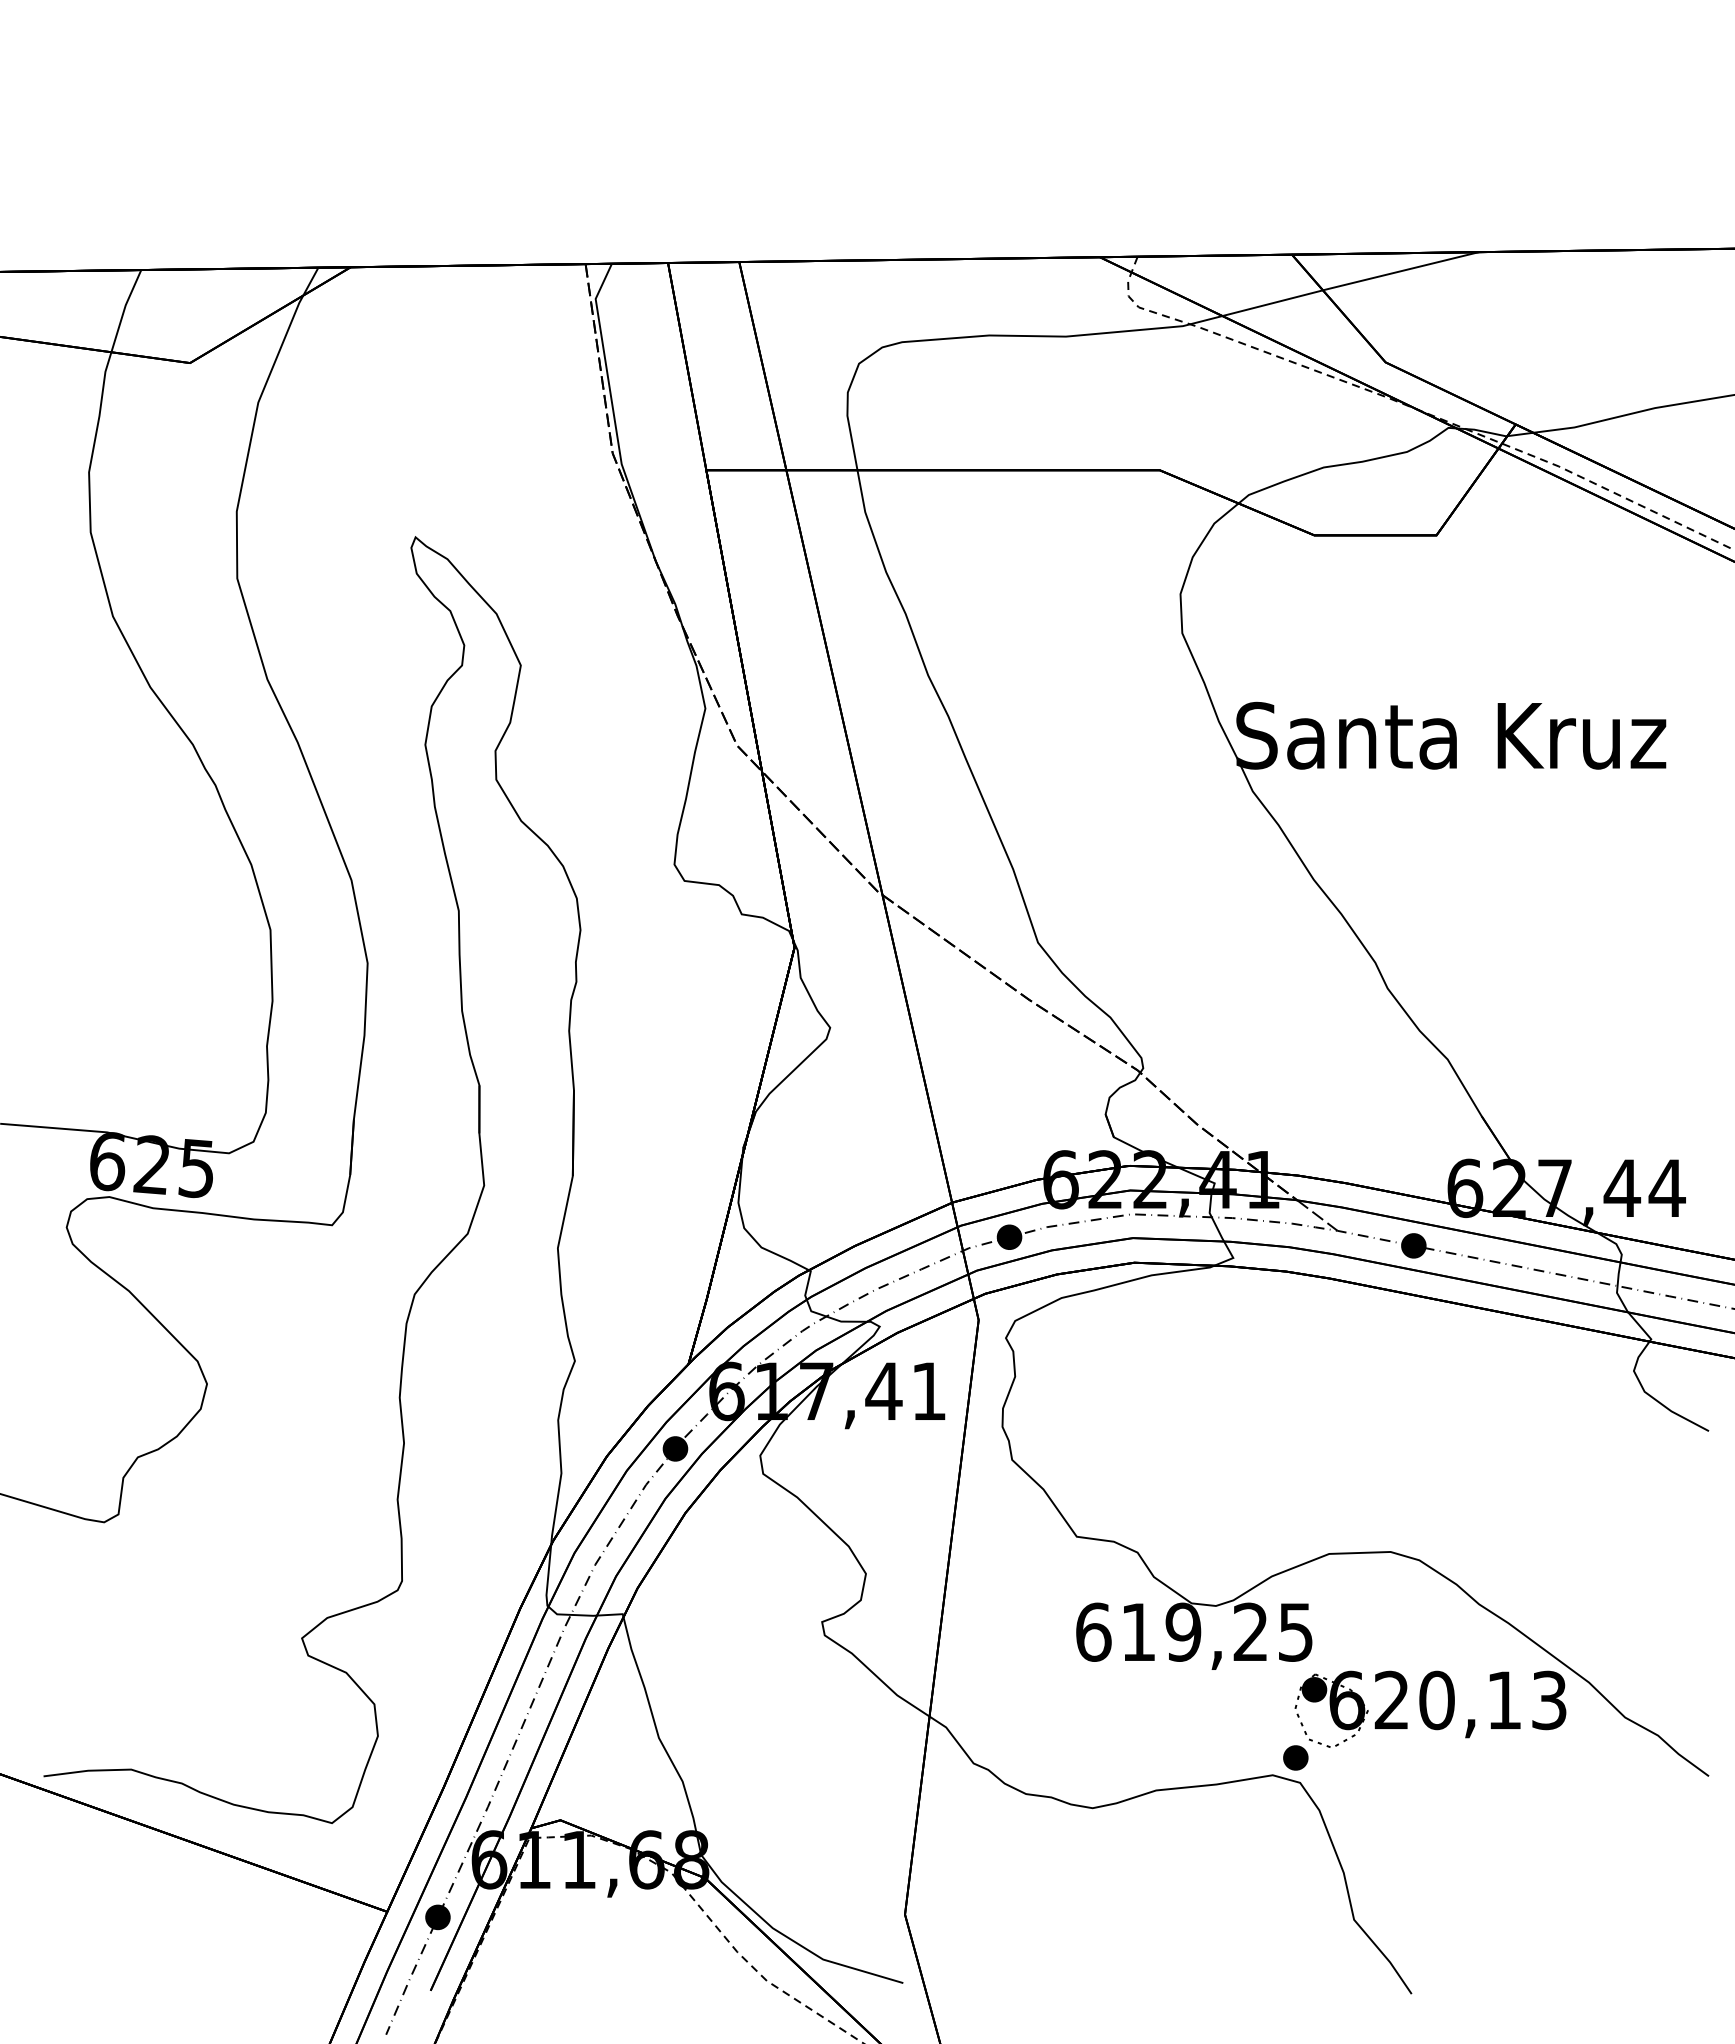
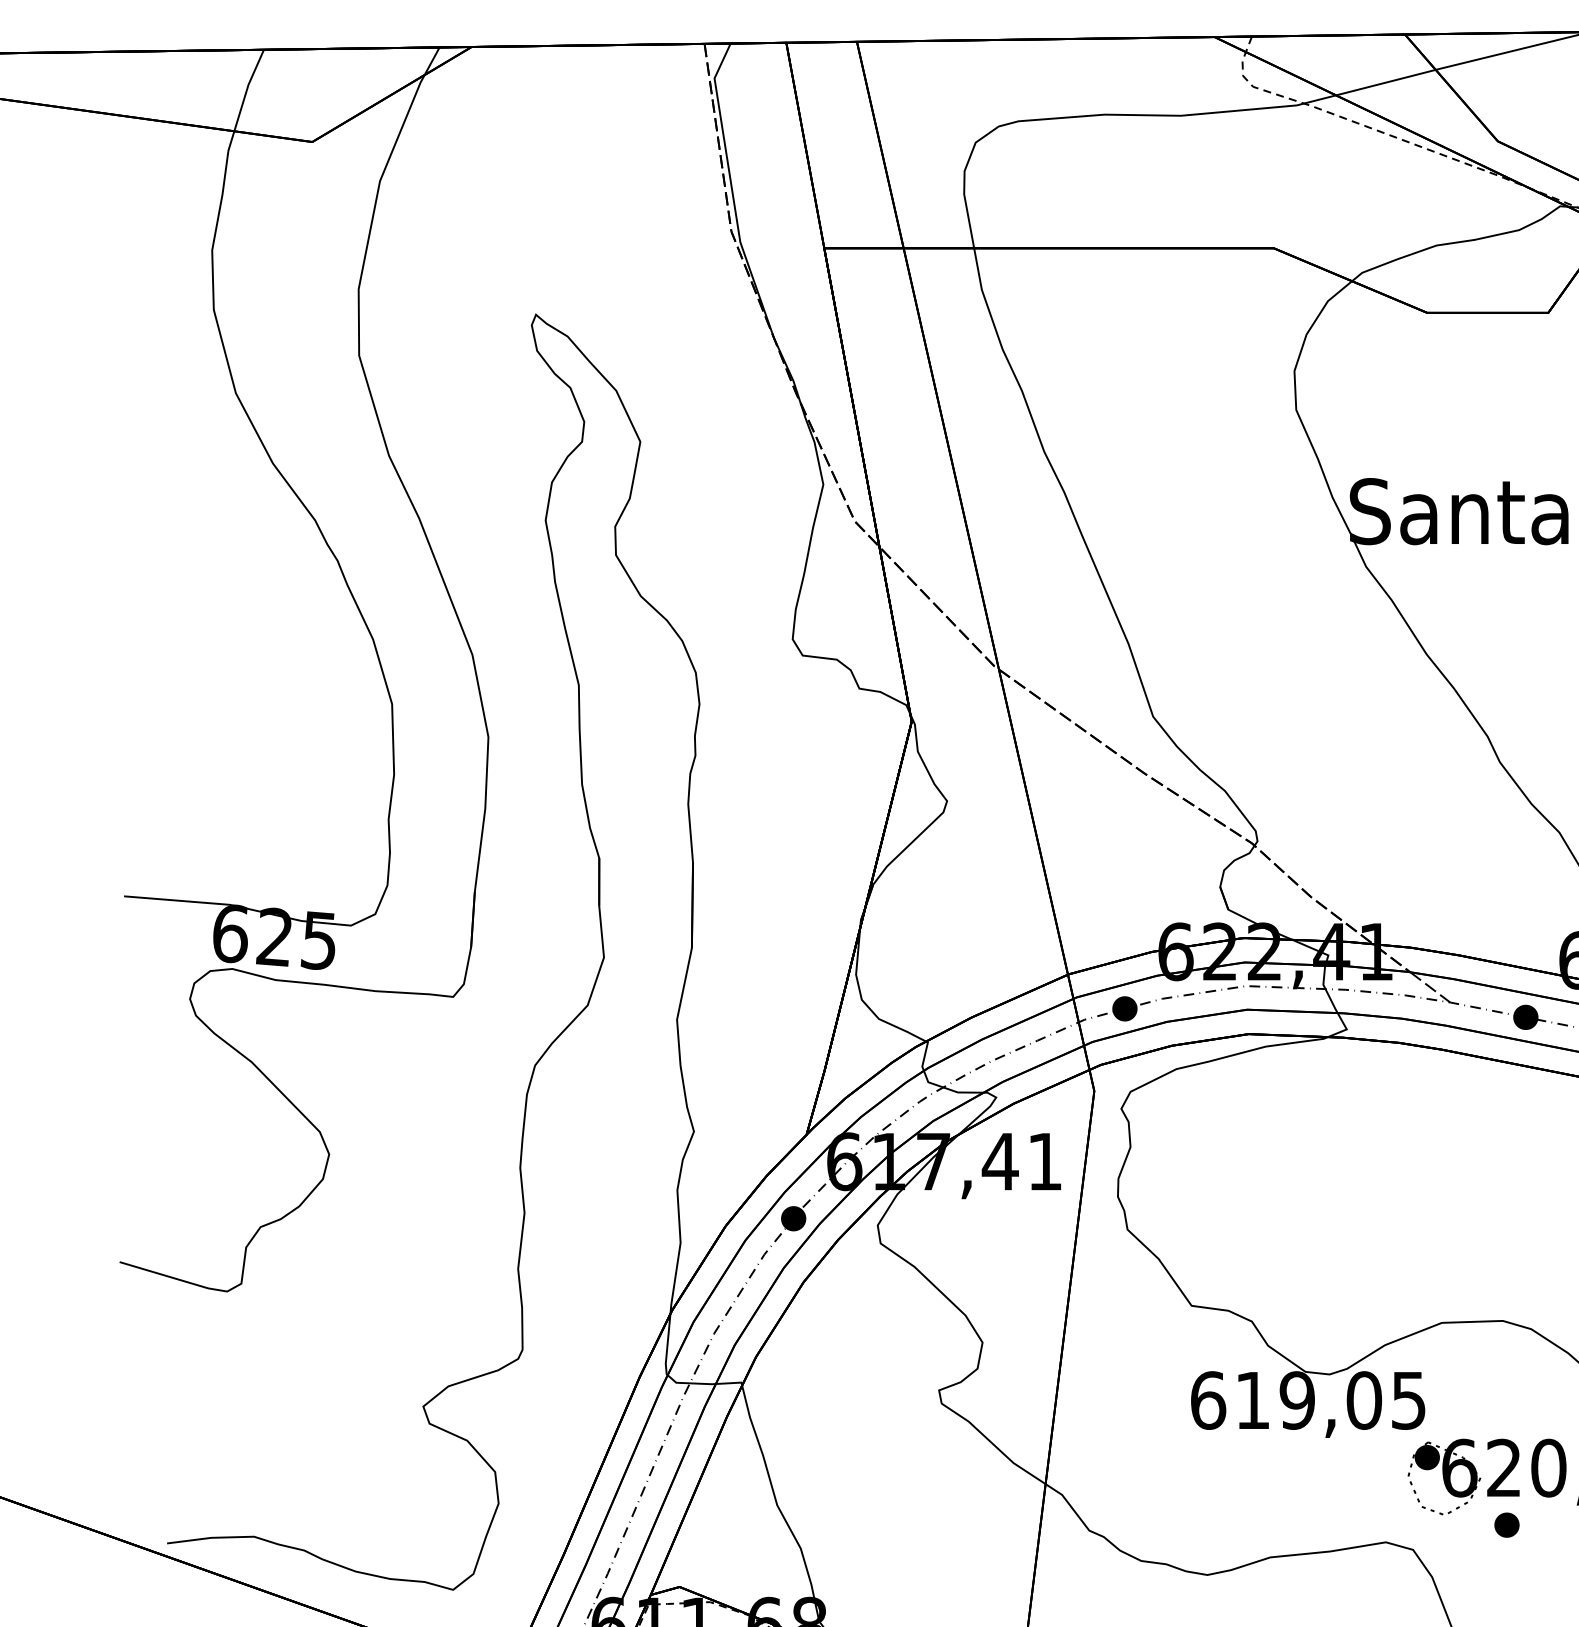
text: (1250, 1631) -> (1363, 1399), 619,25 -> 619,05
part: (1295, 1757) -> (1506, 1524), moved

